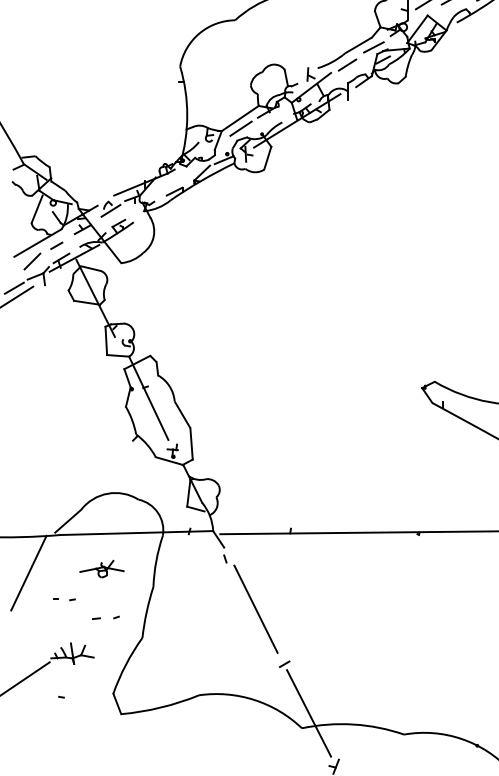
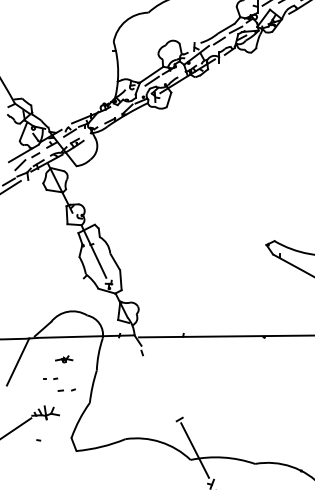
part: (100, 569) -> (63, 359), size x0.6
part: (64, 599) -> (50, 378), moved
line: (255, 608) -> (161, 384), removed

